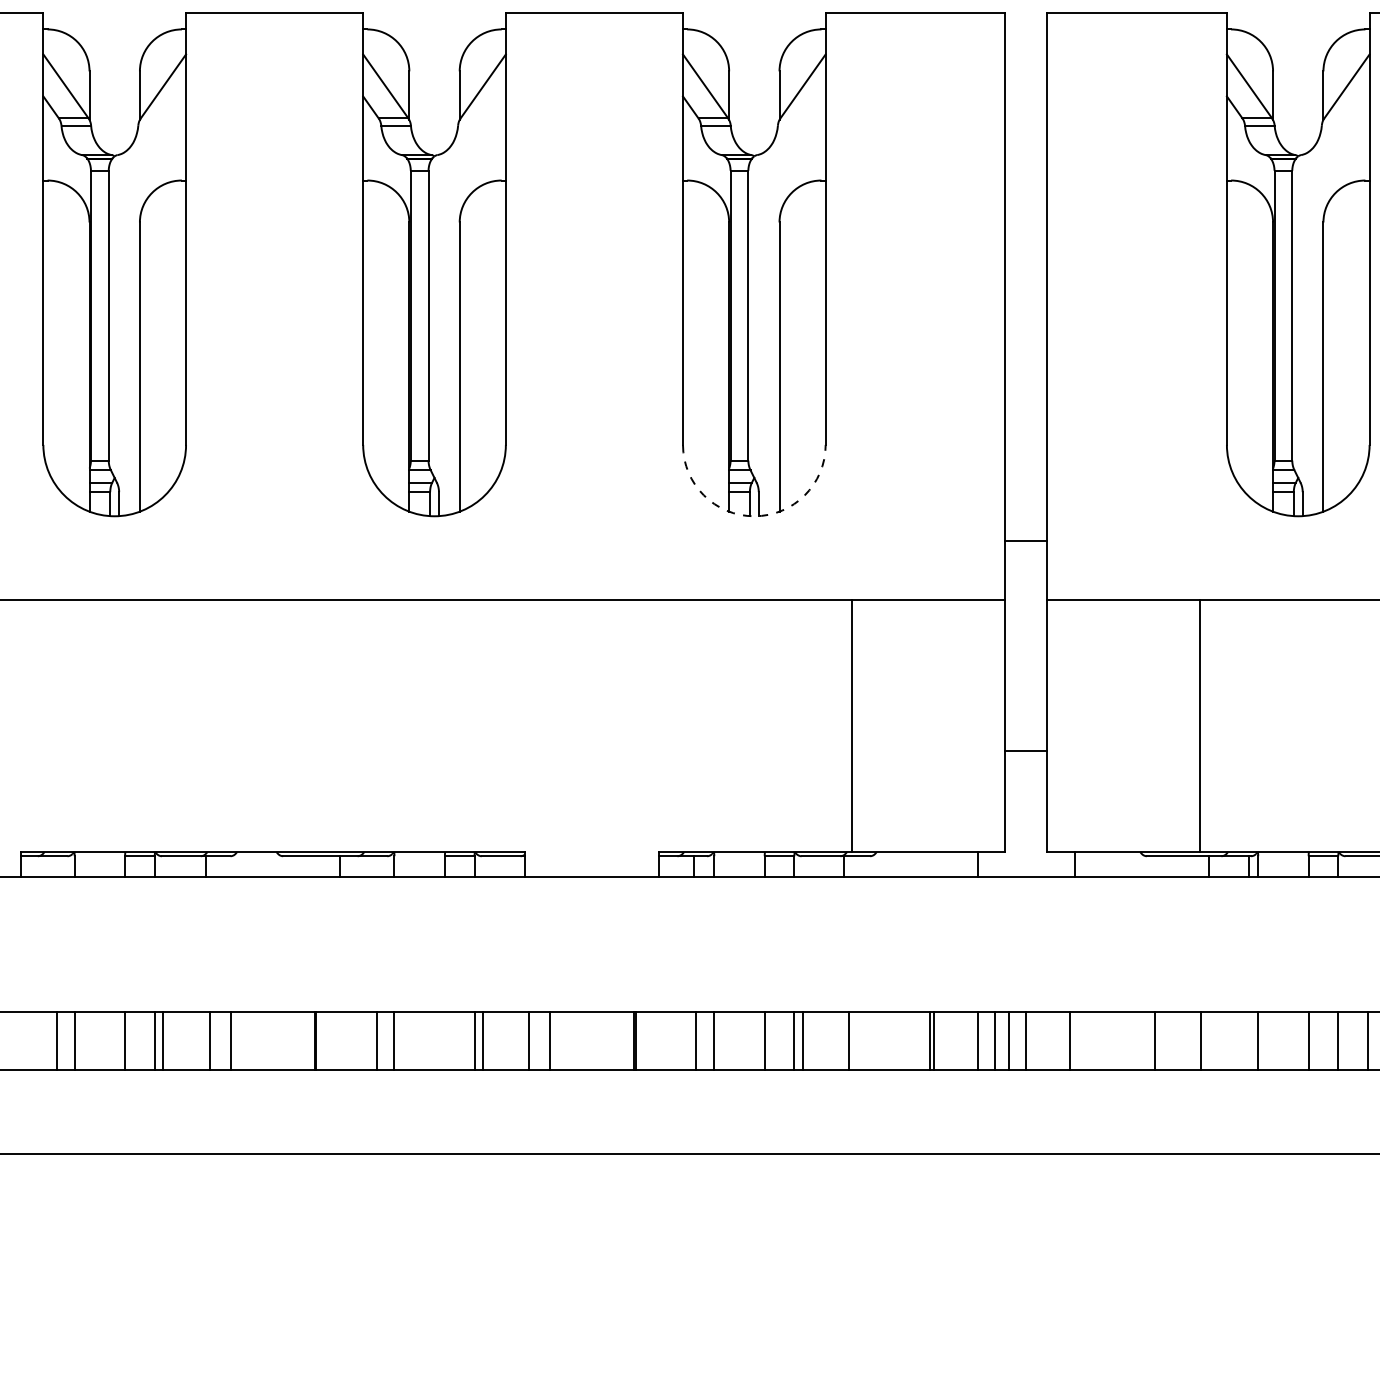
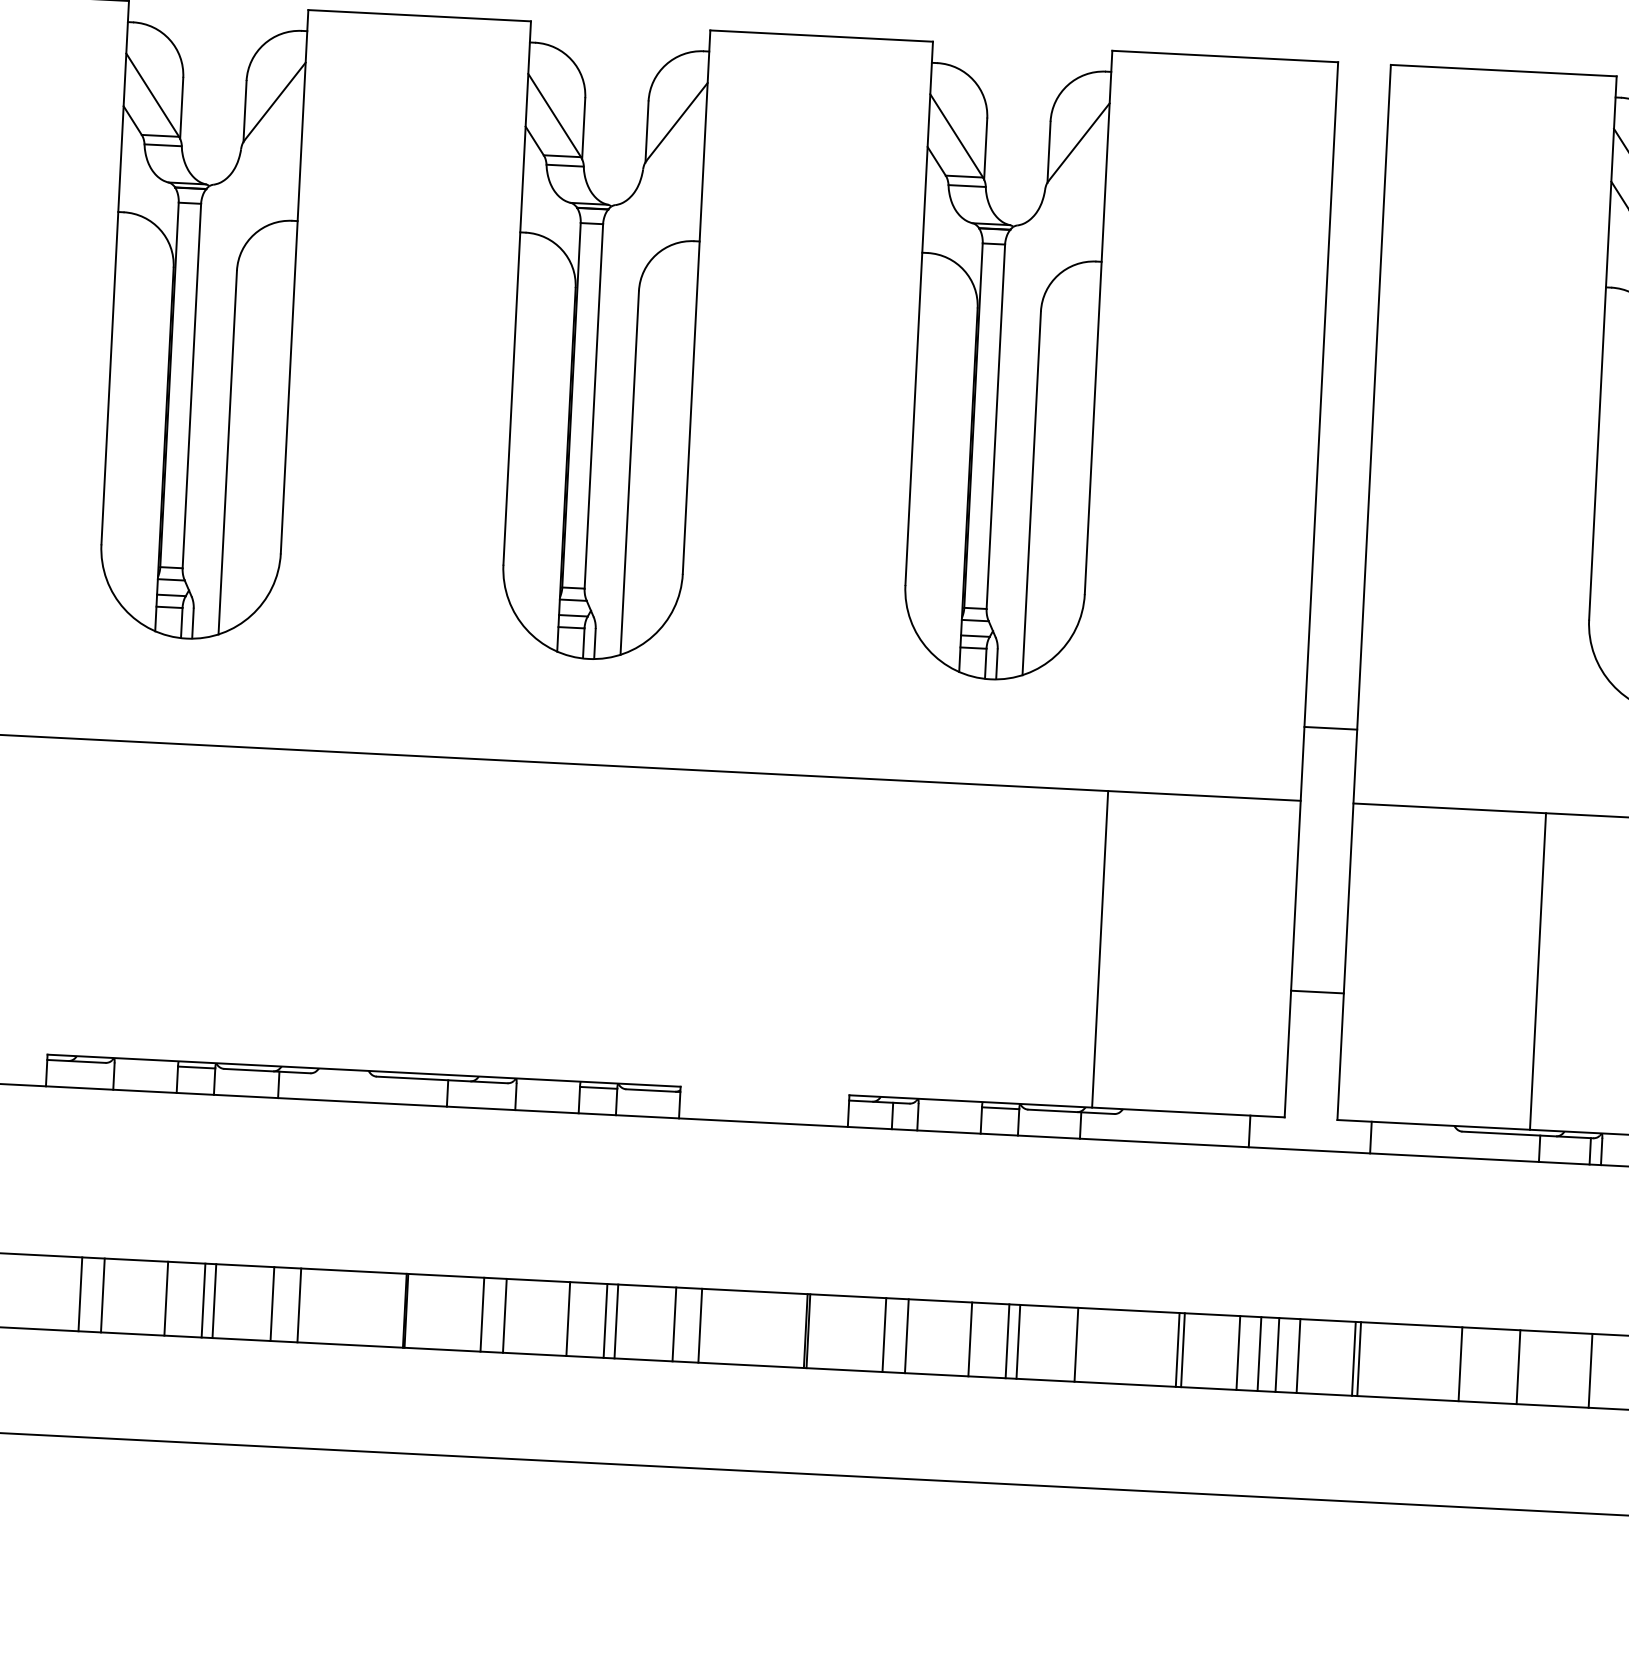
arc: (754, 516) -> (990, 679), dashed -> solid
line: (444, 1040) -> (567, 1318), added
line: (1074, 1040) -> (1359, 1358), added

